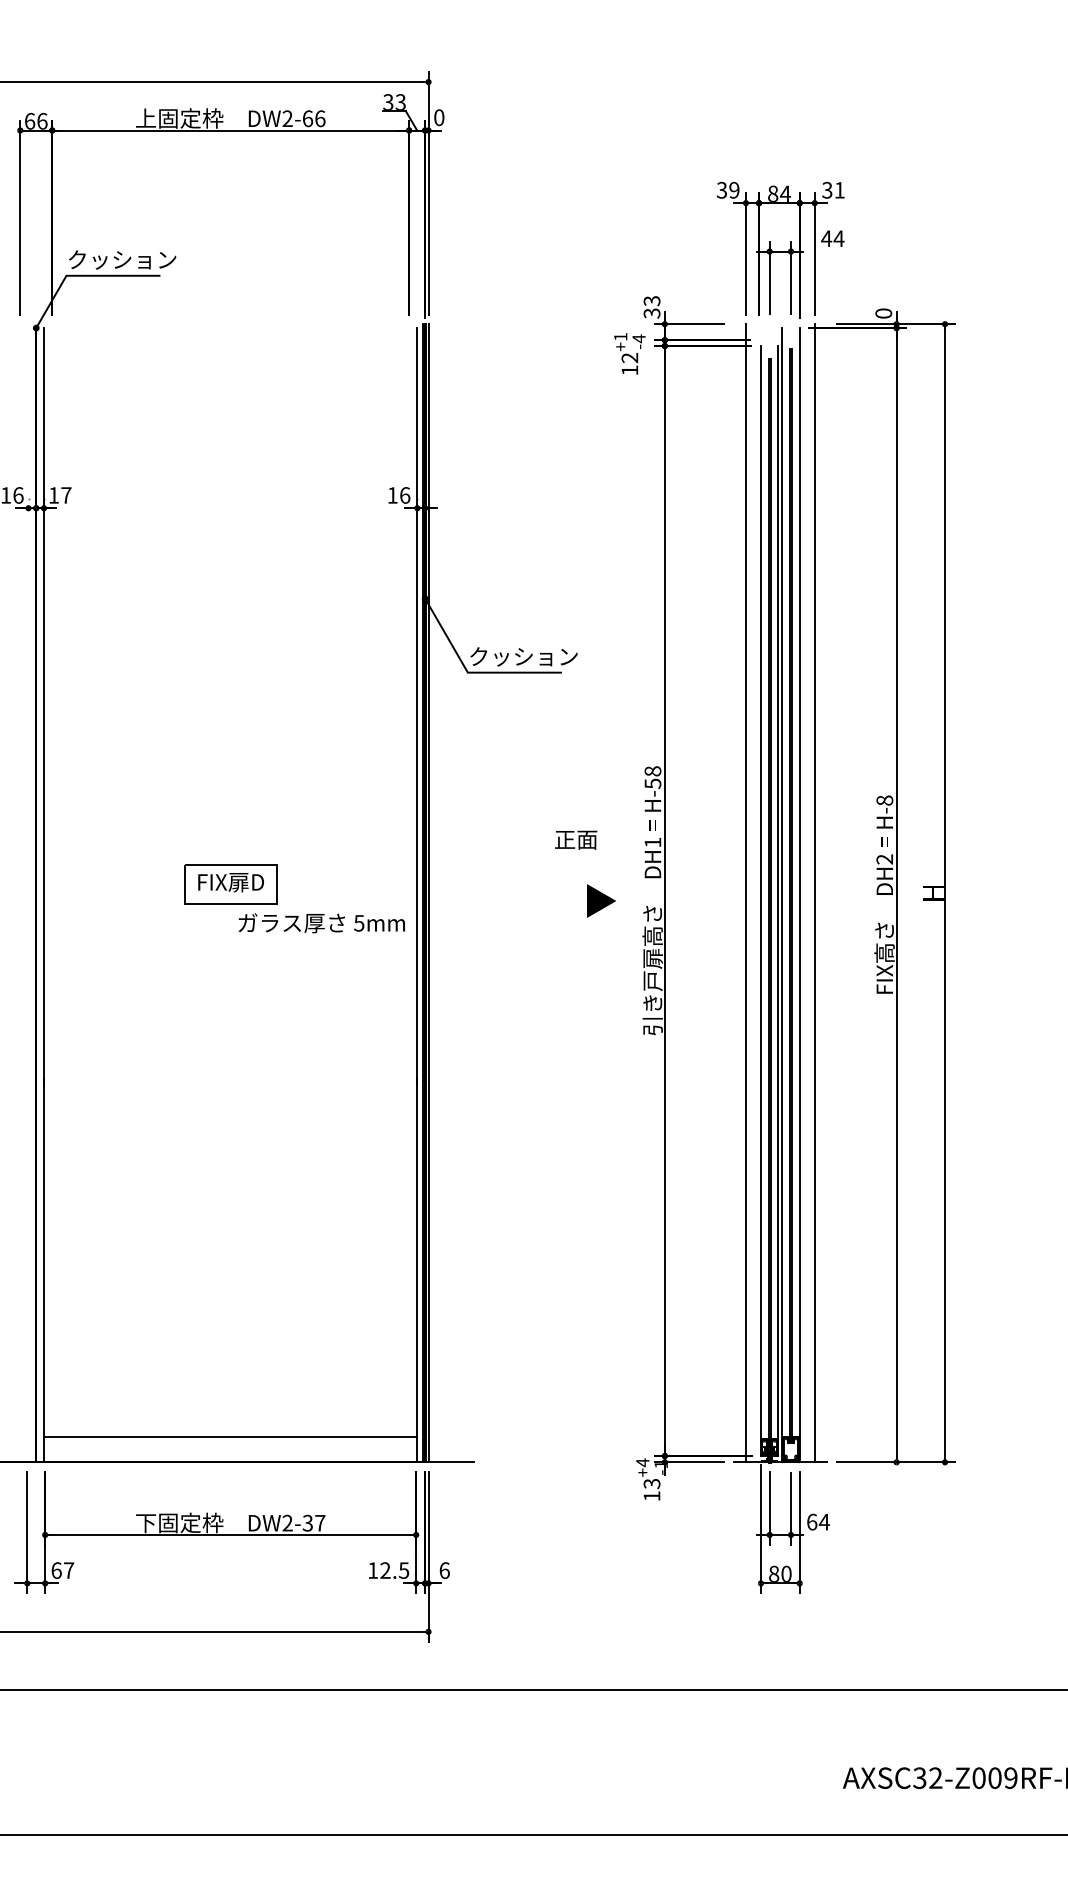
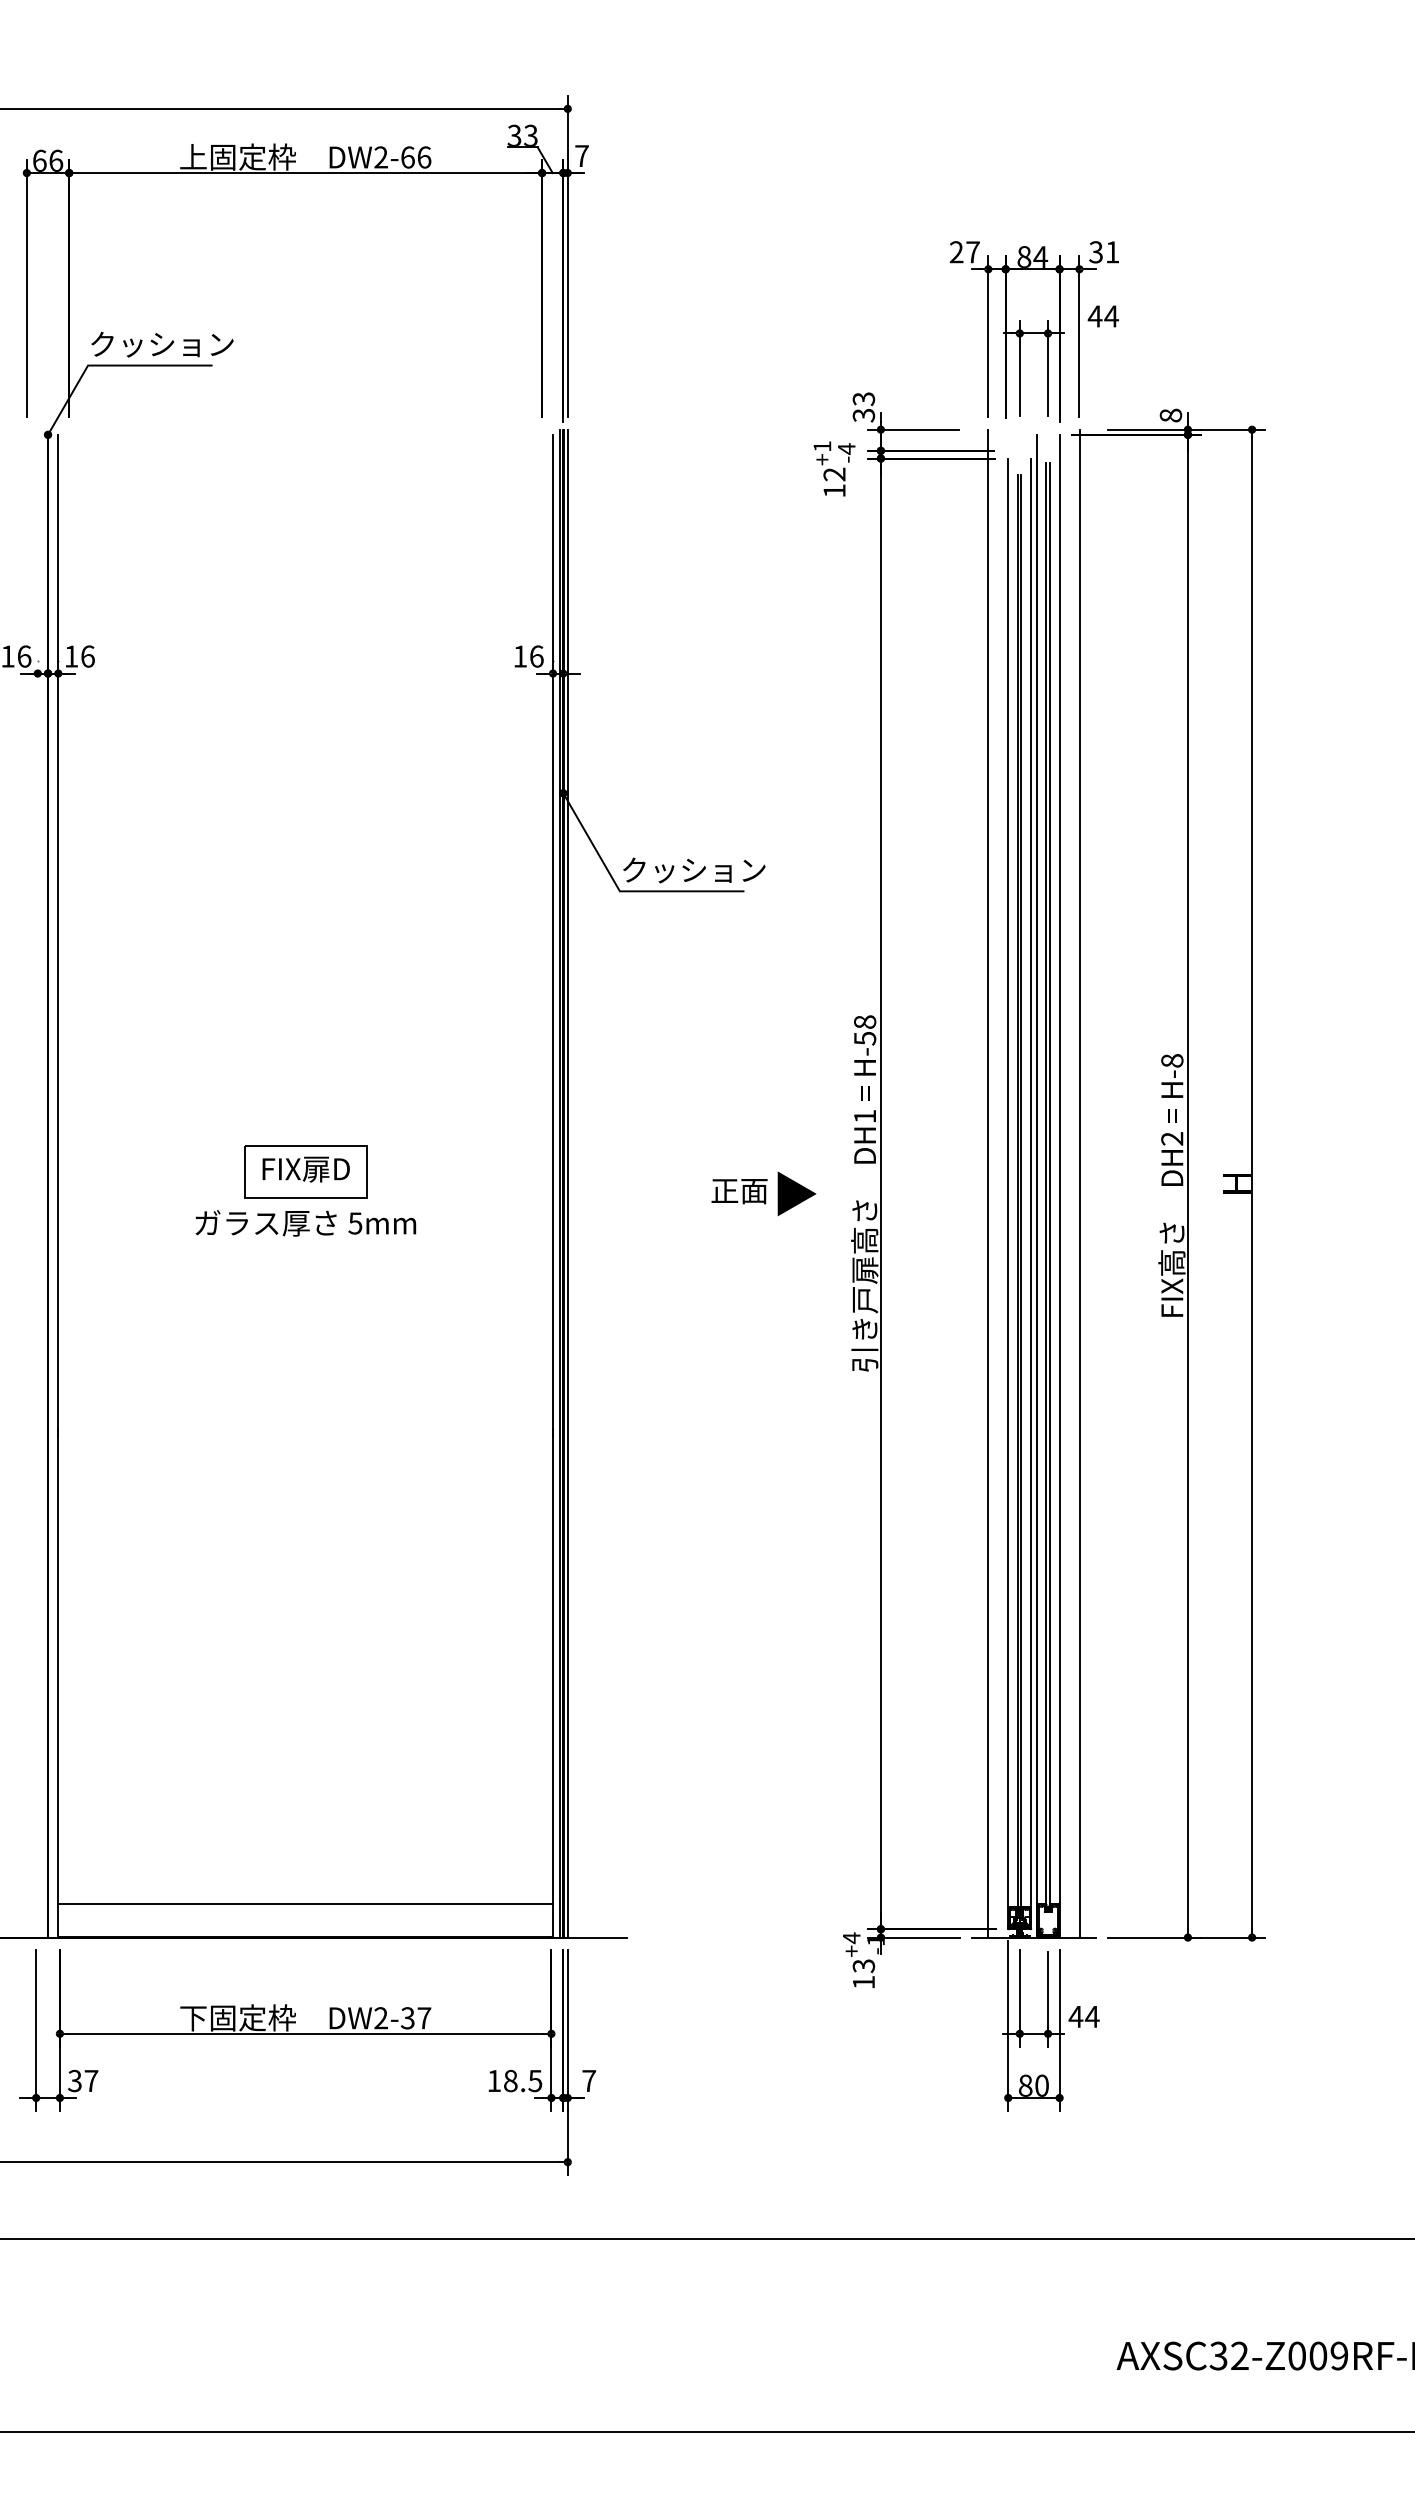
text: (439, 117) -> (582, 155), 0 -> 7
text: (727, 189) -> (963, 251), 39 -> 27
text: (883, 313) -> (1170, 415), 0 -> 8
text: (66, 495) -> (88, 656), 17 -> 16
text: (576, 839) -> (739, 1190), moved
text: (321, 923) -> (305, 1223), moved
text: (811, 1521) -> (1075, 2015), 64 -> 44
text: (56, 1570) -> (74, 2080), 67 -> 37
text: (385, 1570) -> (510, 2080), 12.5 -> 18.5
text: (444, 1570) -> (588, 2080), 6 -> 7

